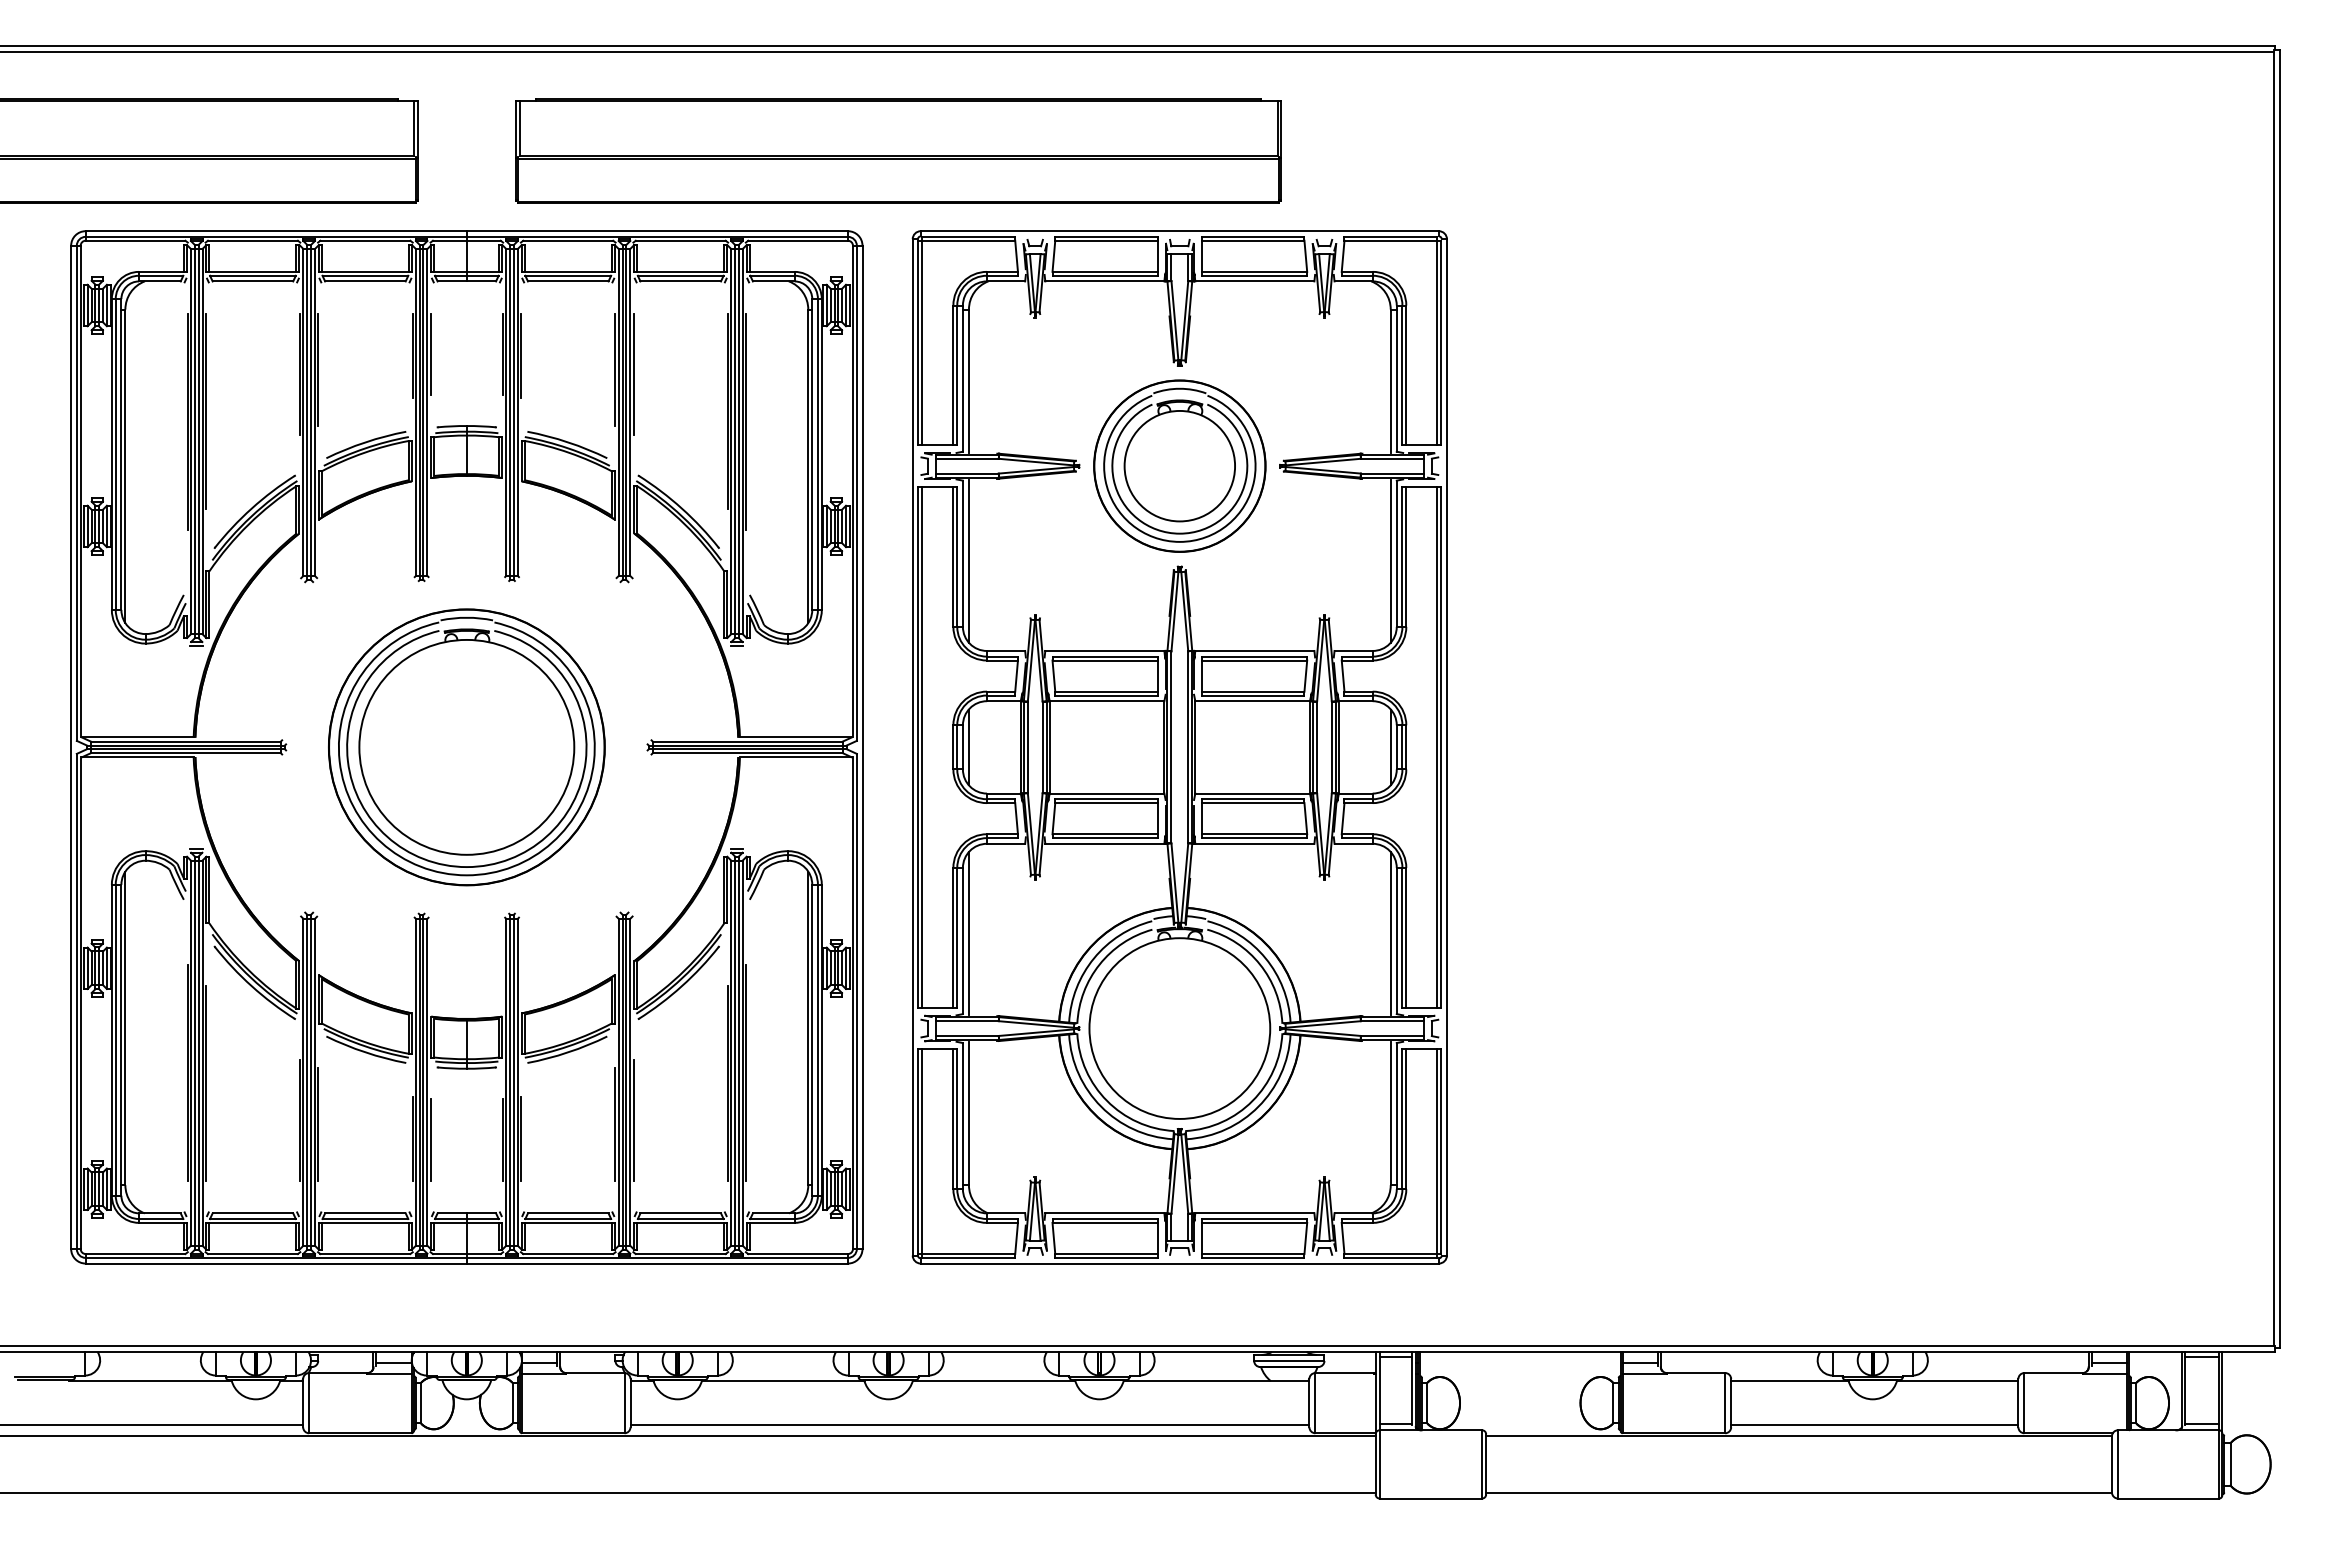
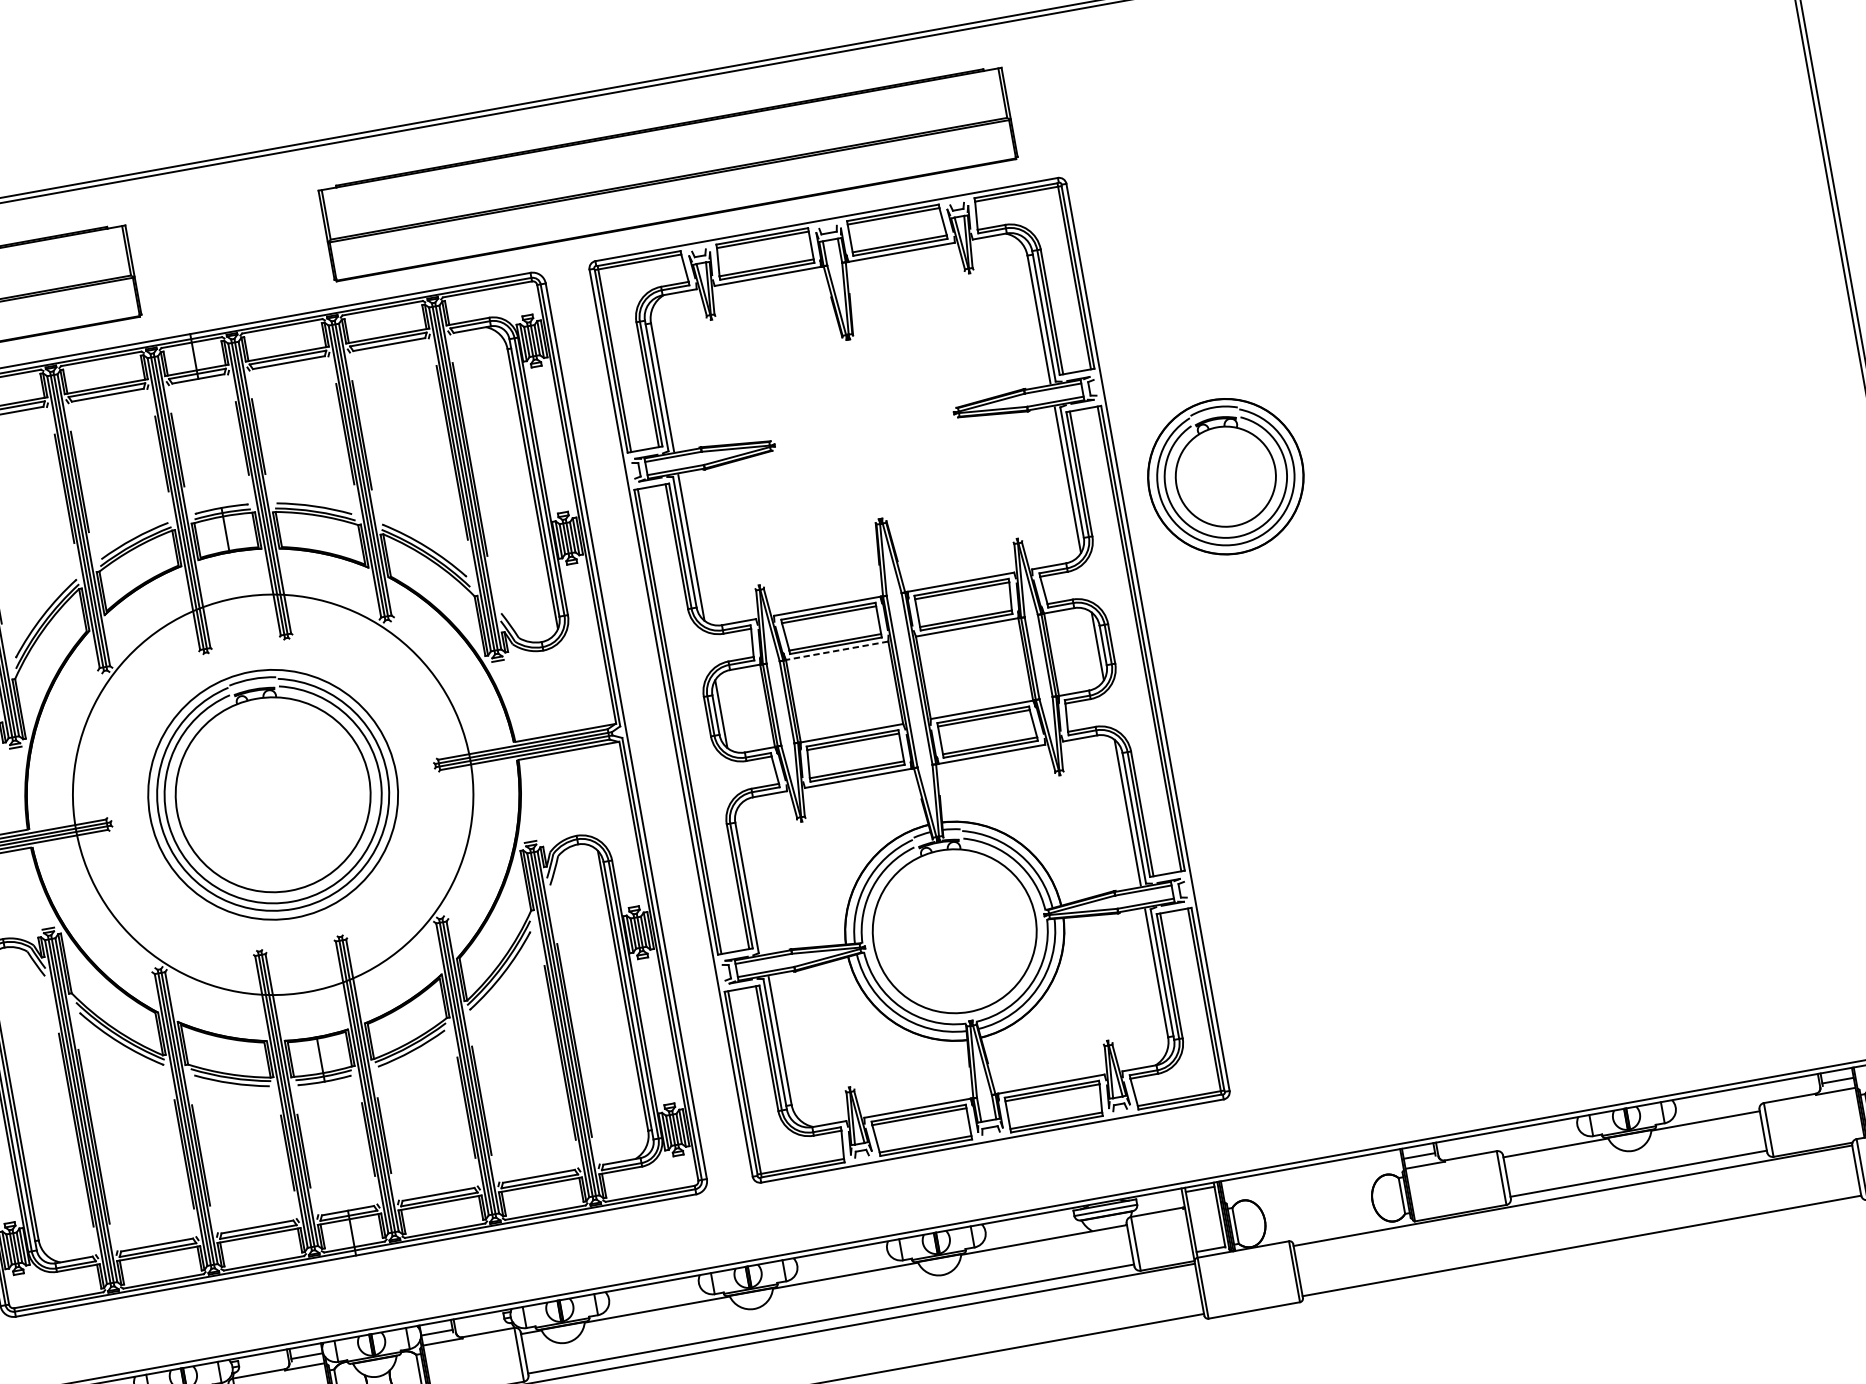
part: (898, 150) -> (667, 173), moved
part: (1179, 465) -> (1225, 476), moved
line: (1106, 701) -> (836, 651), solid -> dashed
circle: (466, 747) -> (272, 794), size x1.6
line: (968, 933) -> (750, 880), removed

